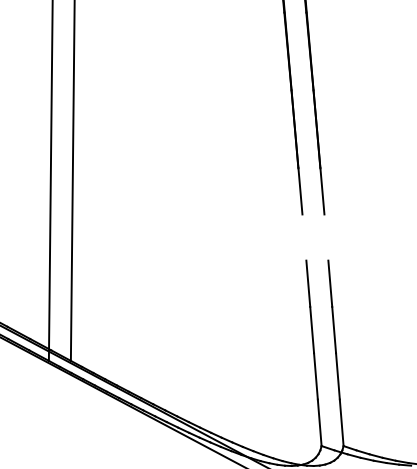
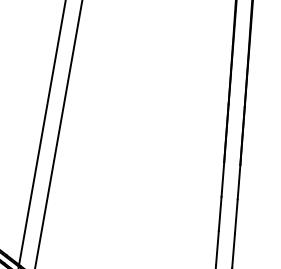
line: (304, 237) -> (220, 213), added
line: (326, 237) -> (236, 216), added

